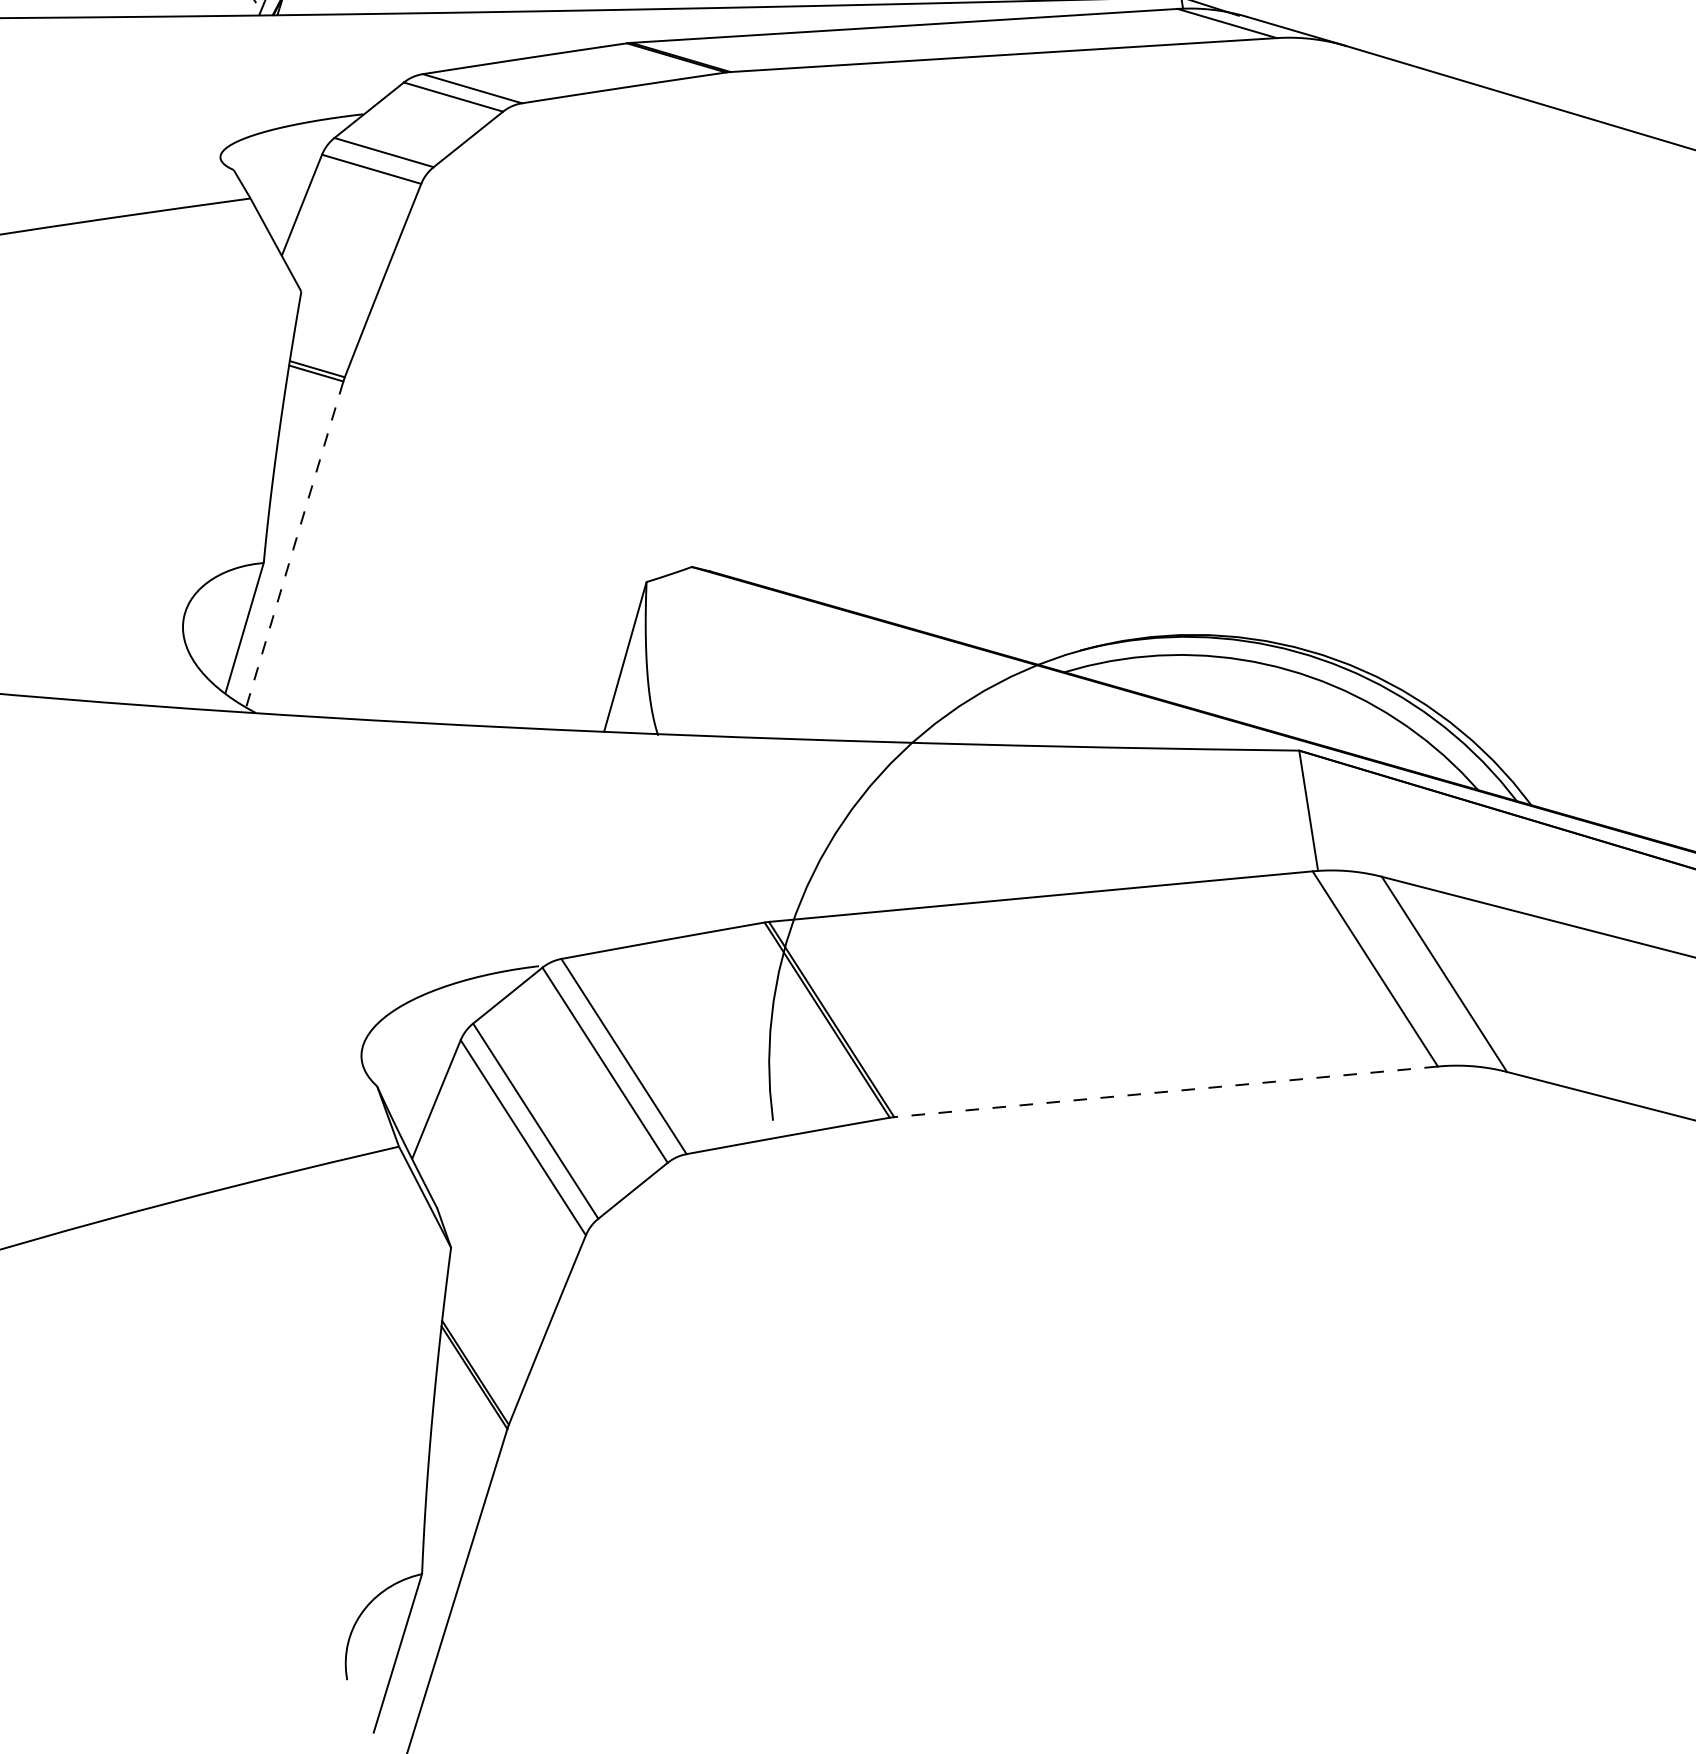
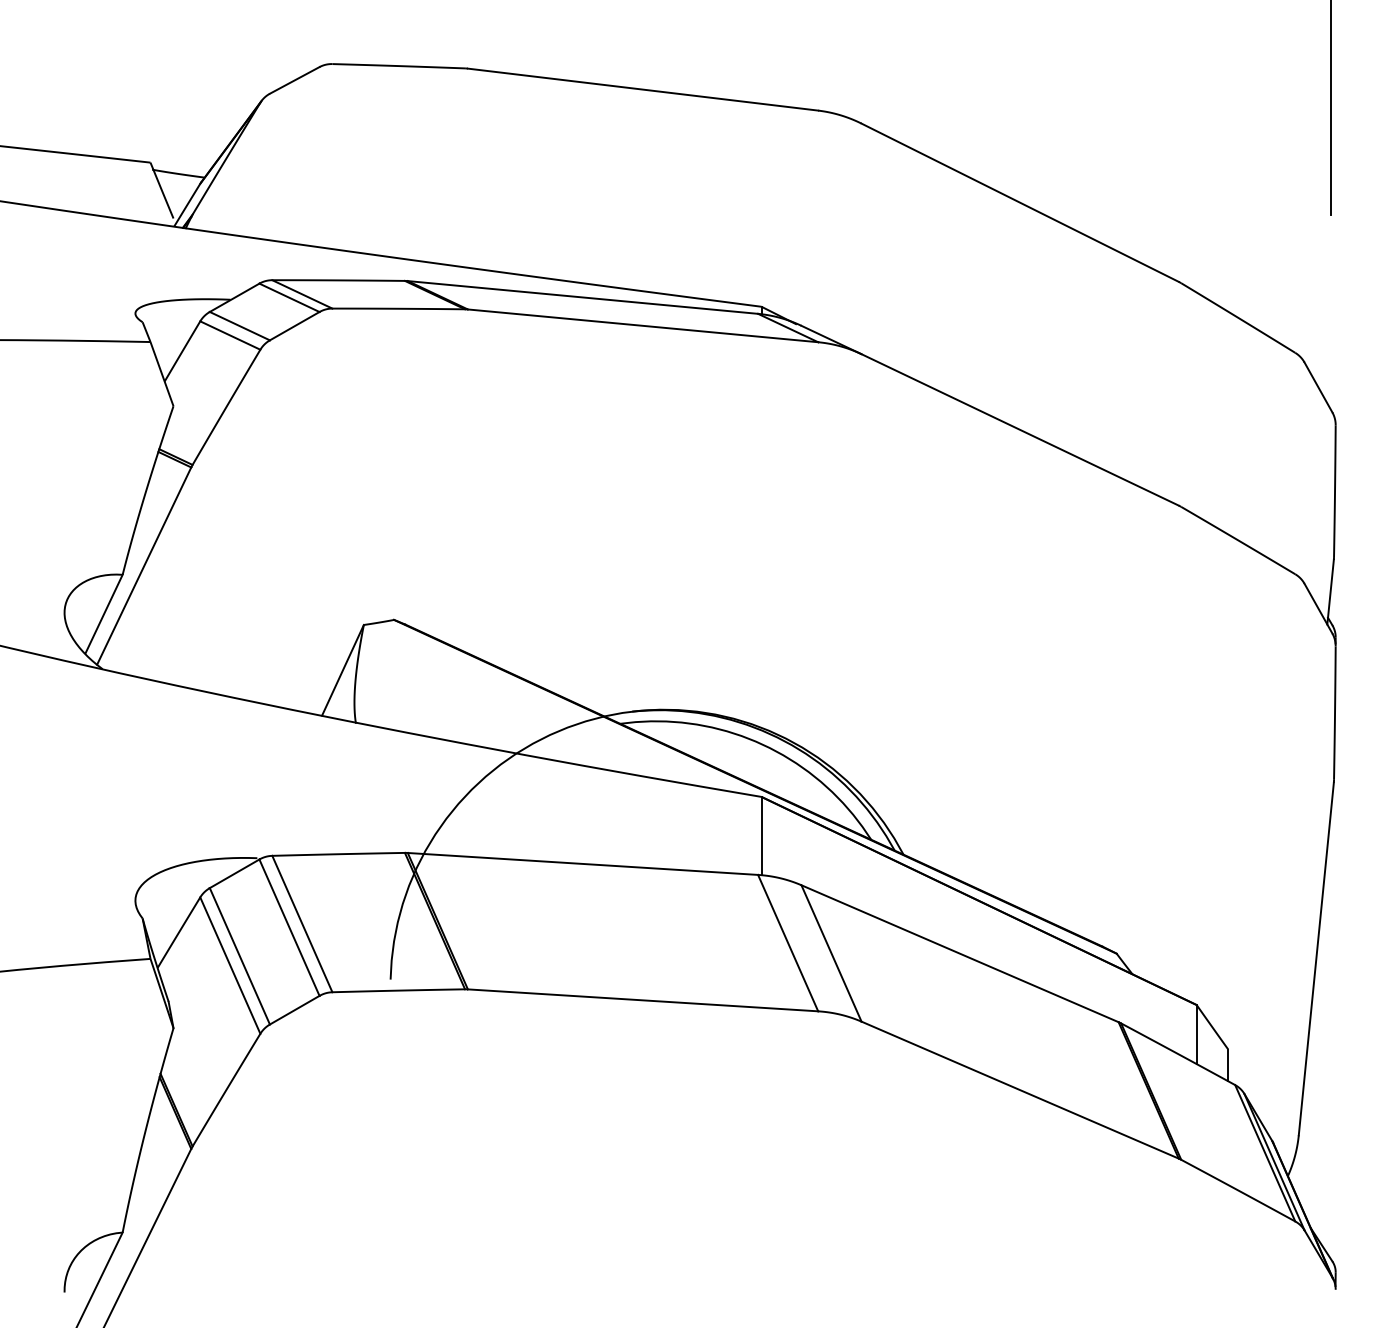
line: (295, 544) -> (144, 566), dashed -> solid
line: (1165, 1092) -> (642, 1000), dashed -> solid

